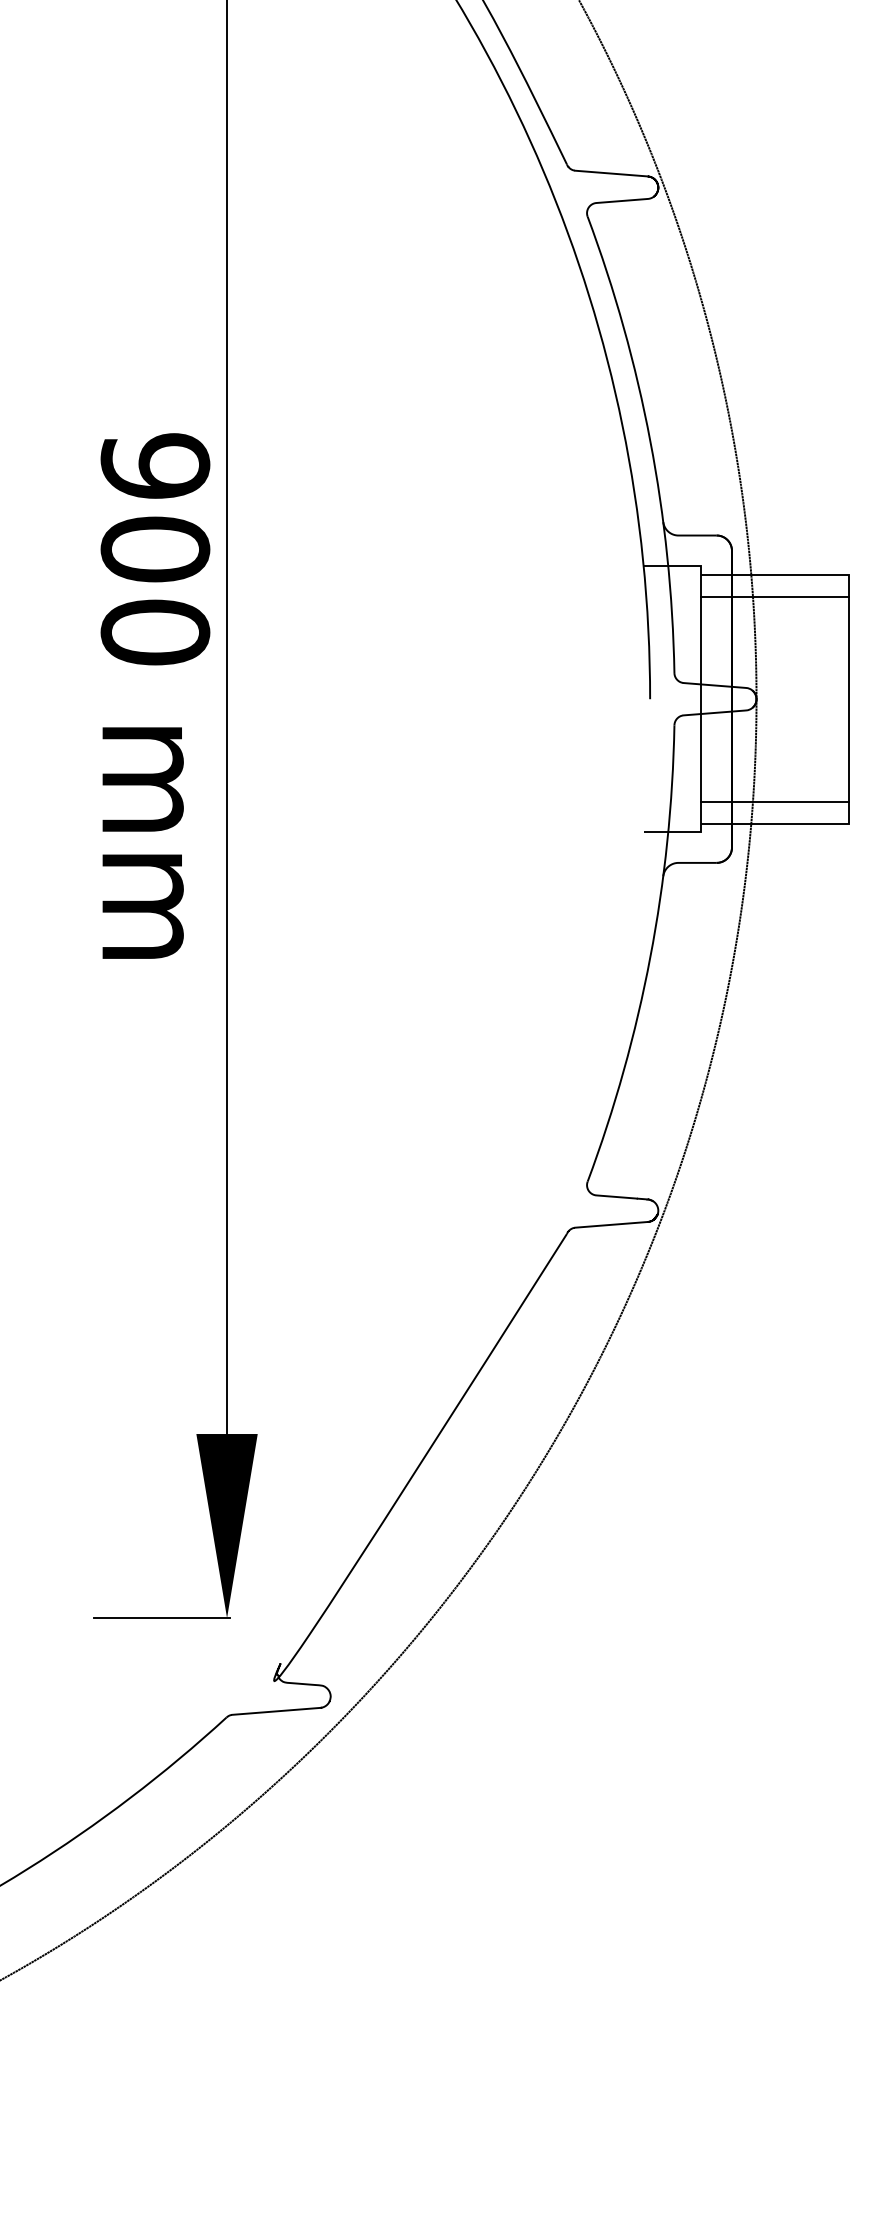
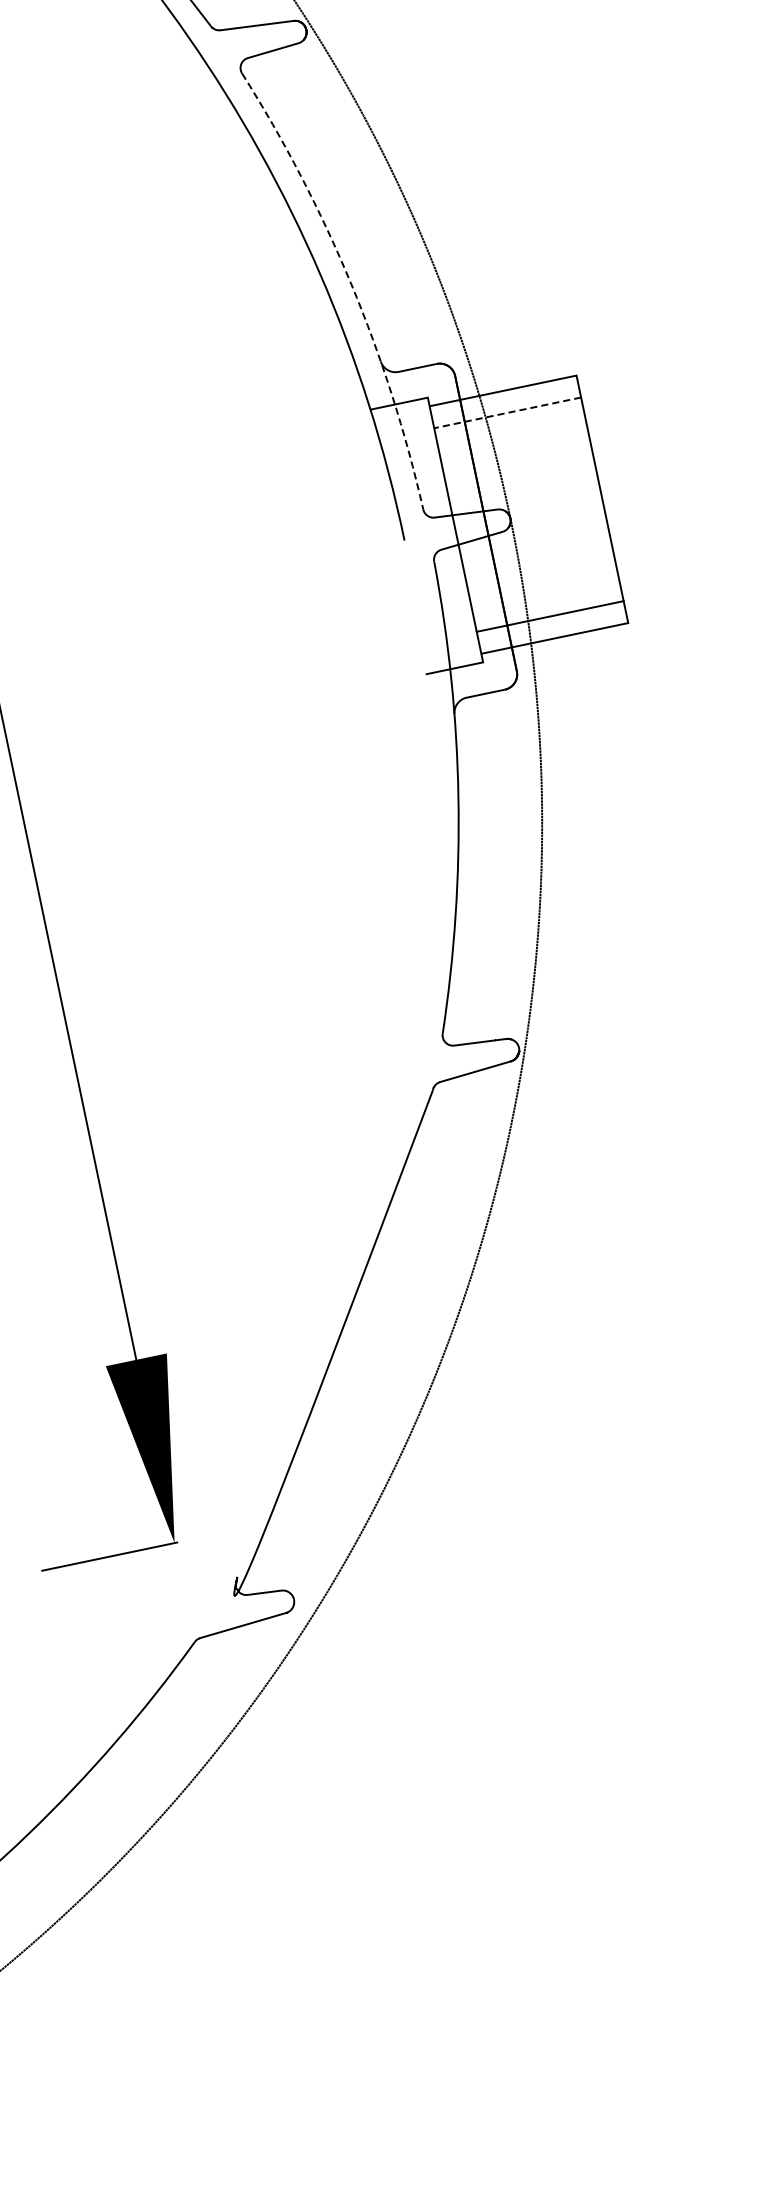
arc: (650, 441) -> (351, 284), solid -> dashed
line: (775, 596) -> (507, 412), solid -> dashed

